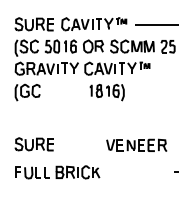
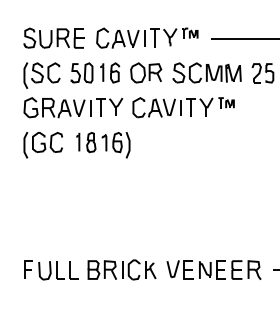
part: (106, 92) -> (102, 144), moved
part: (33, 144) -> (52, 226), removed
part: (136, 144) -> (213, 268), moved

